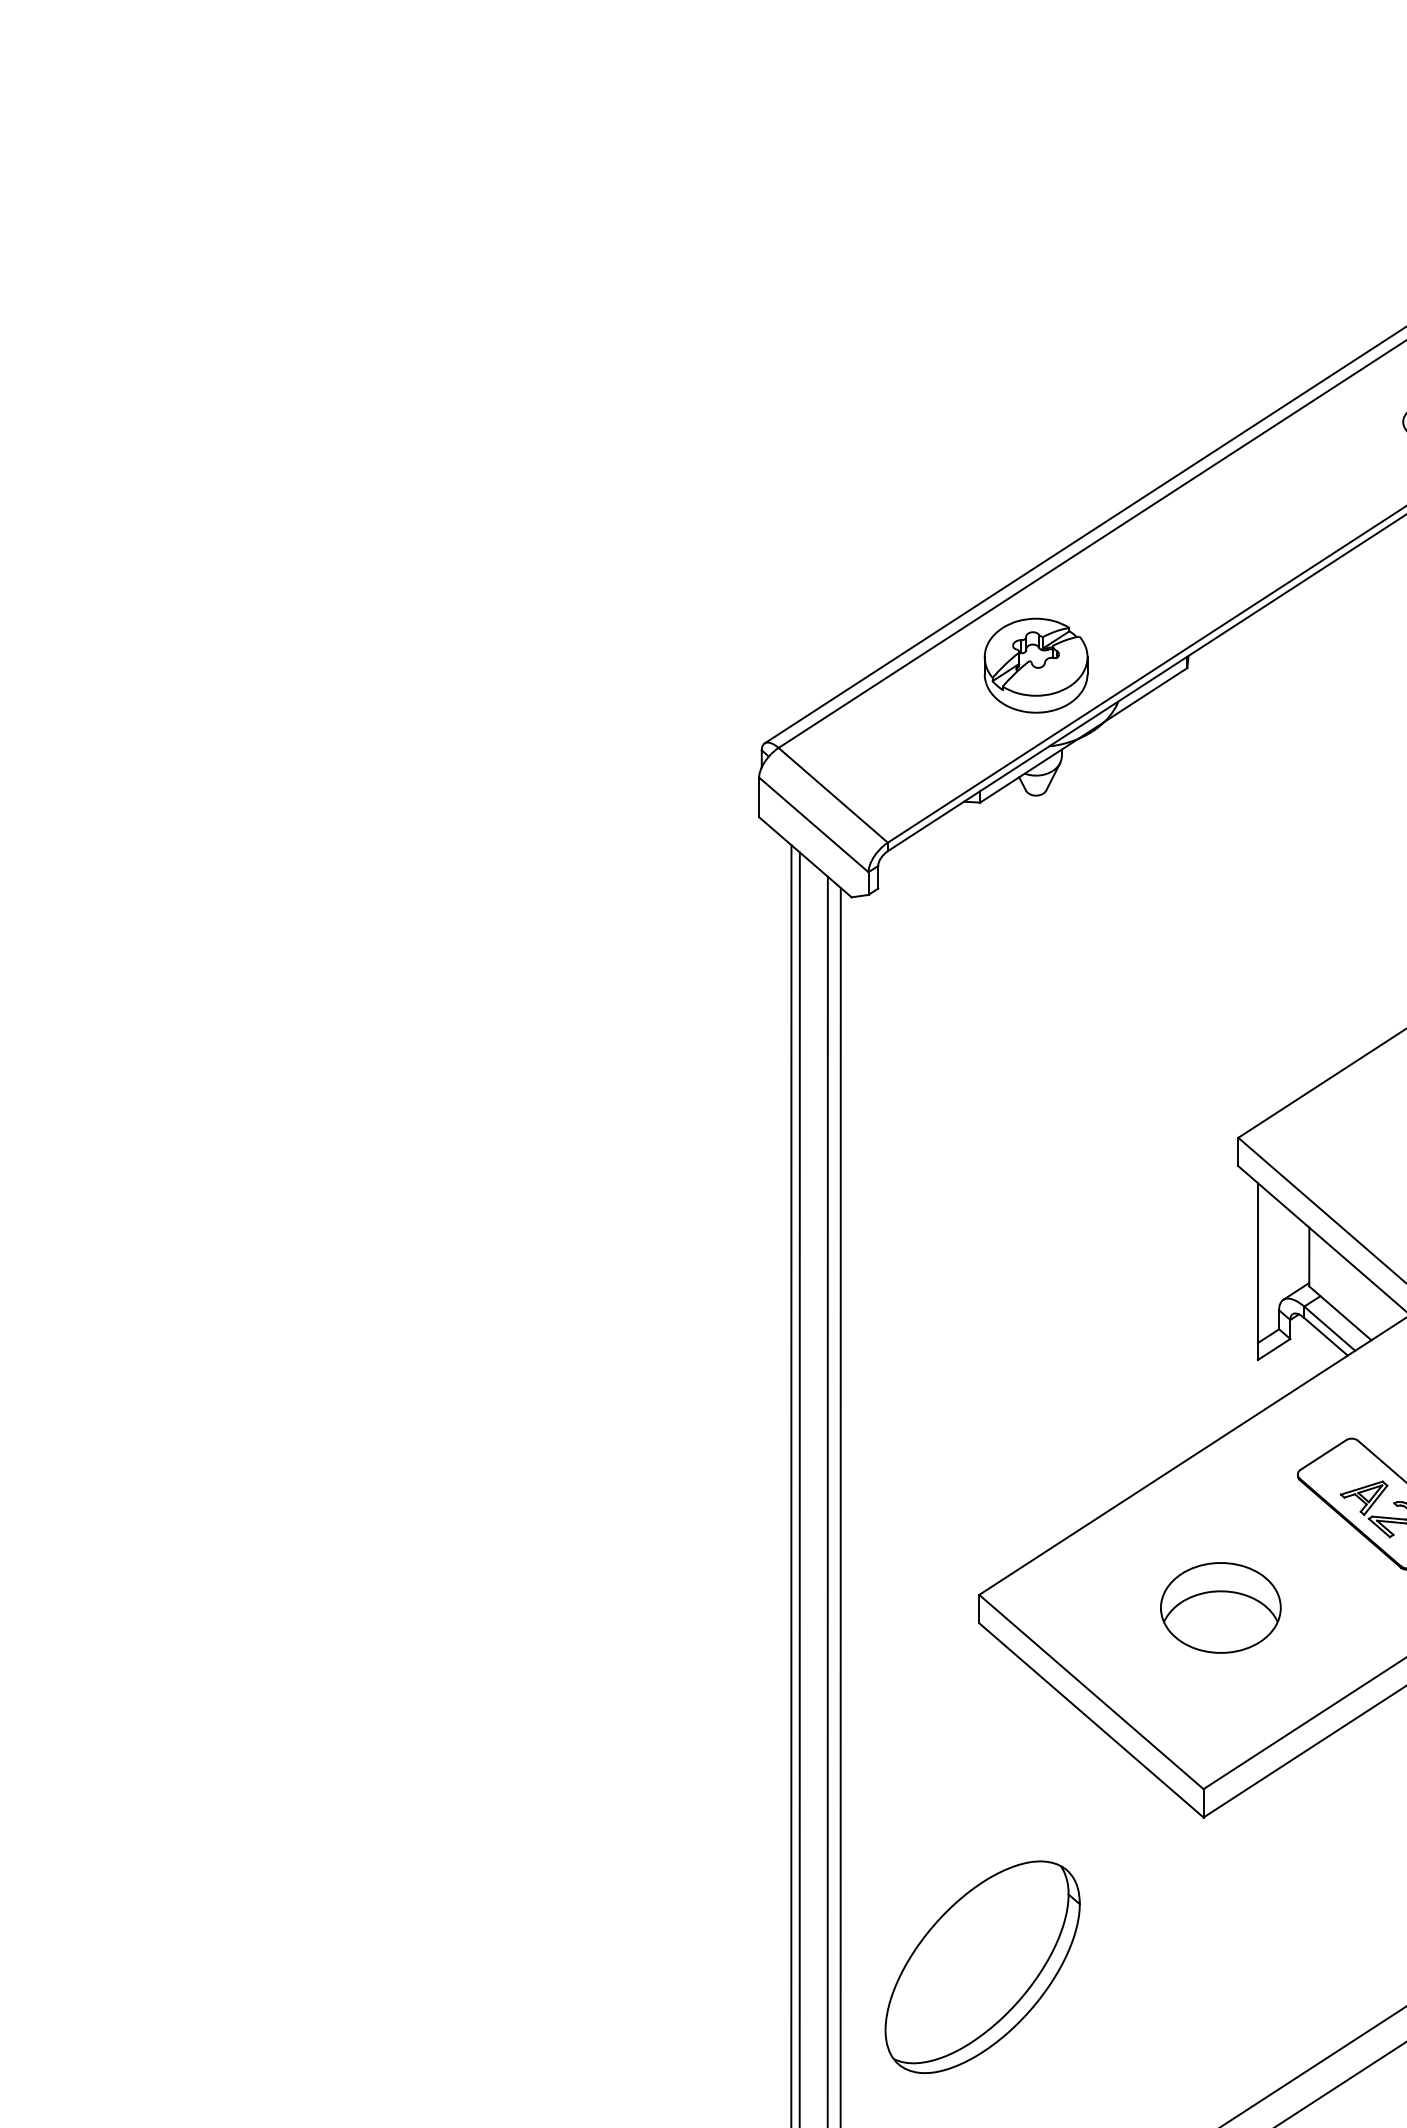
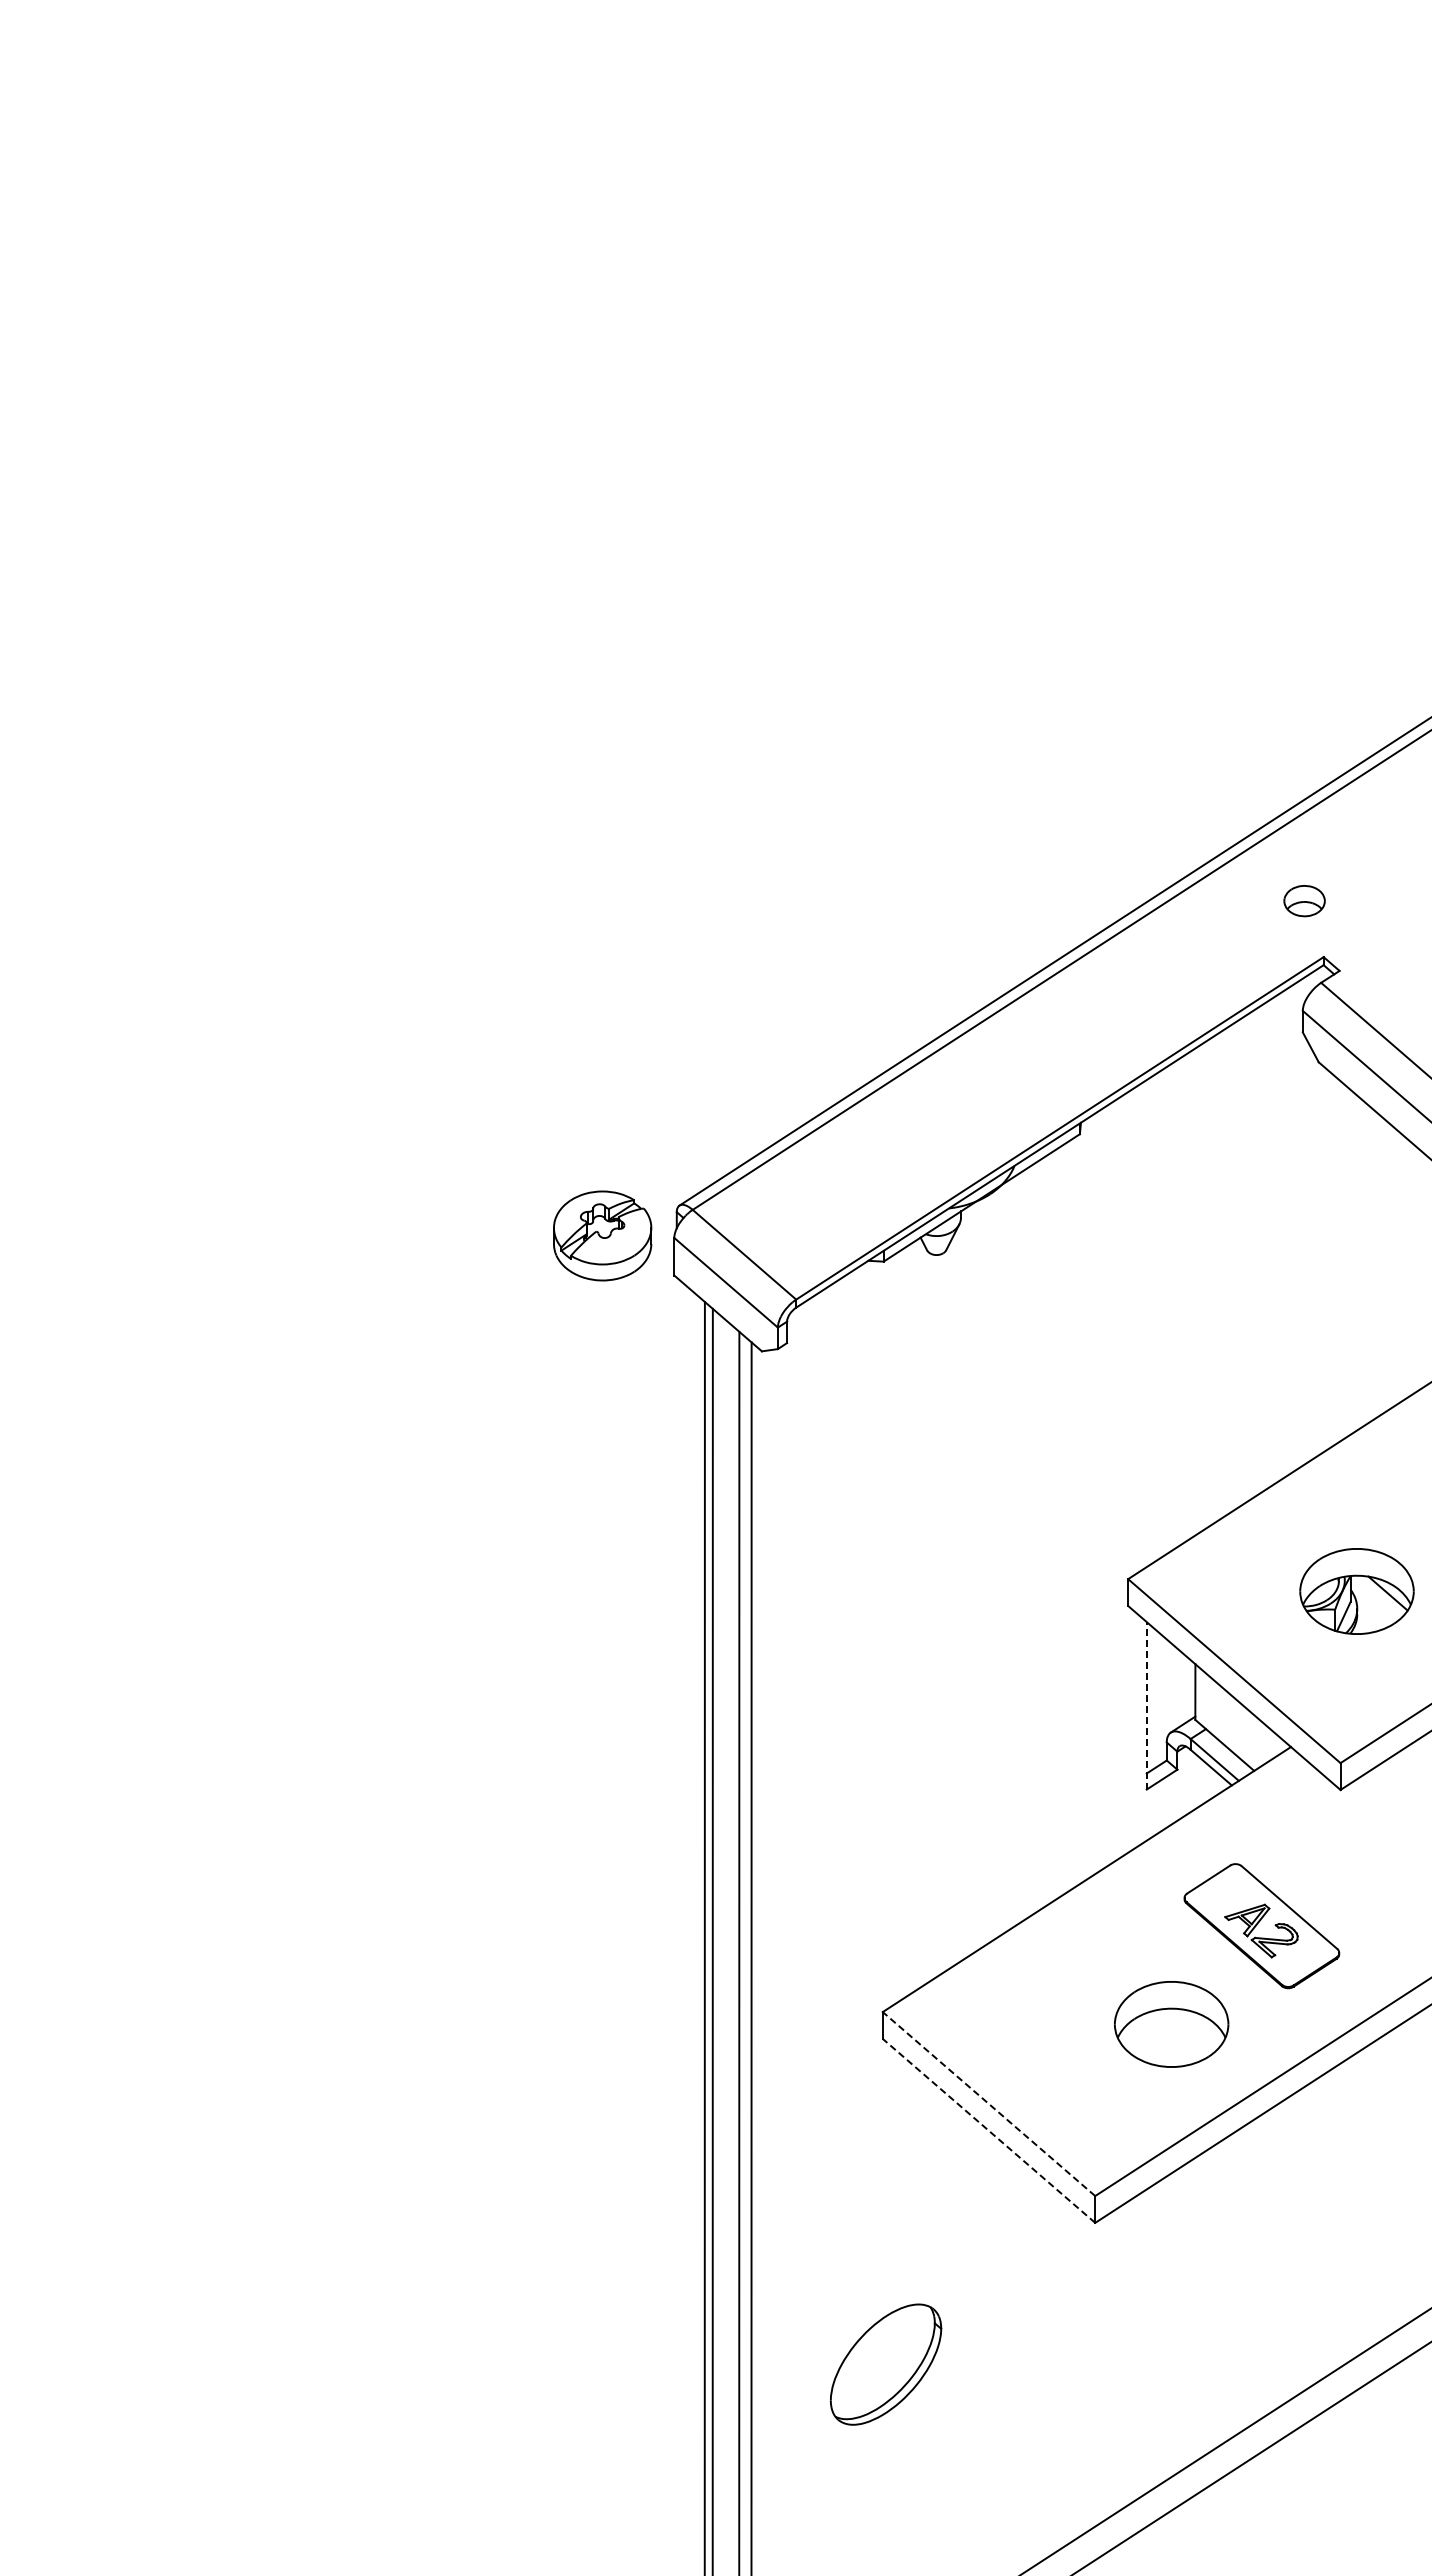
part: (1035, 665) -> (602, 1235), moved
line: (1257, 1271) -> (1146, 1705), solid -> dashed
part: (1220, 1608) -> (1171, 2024), moved
line: (1091, 1692) -> (989, 2104), solid -> dashed
line: (1091, 1719) -> (989, 2130), solid -> dashed
part: (982, 1967) -> (885, 2364), size x0.6

